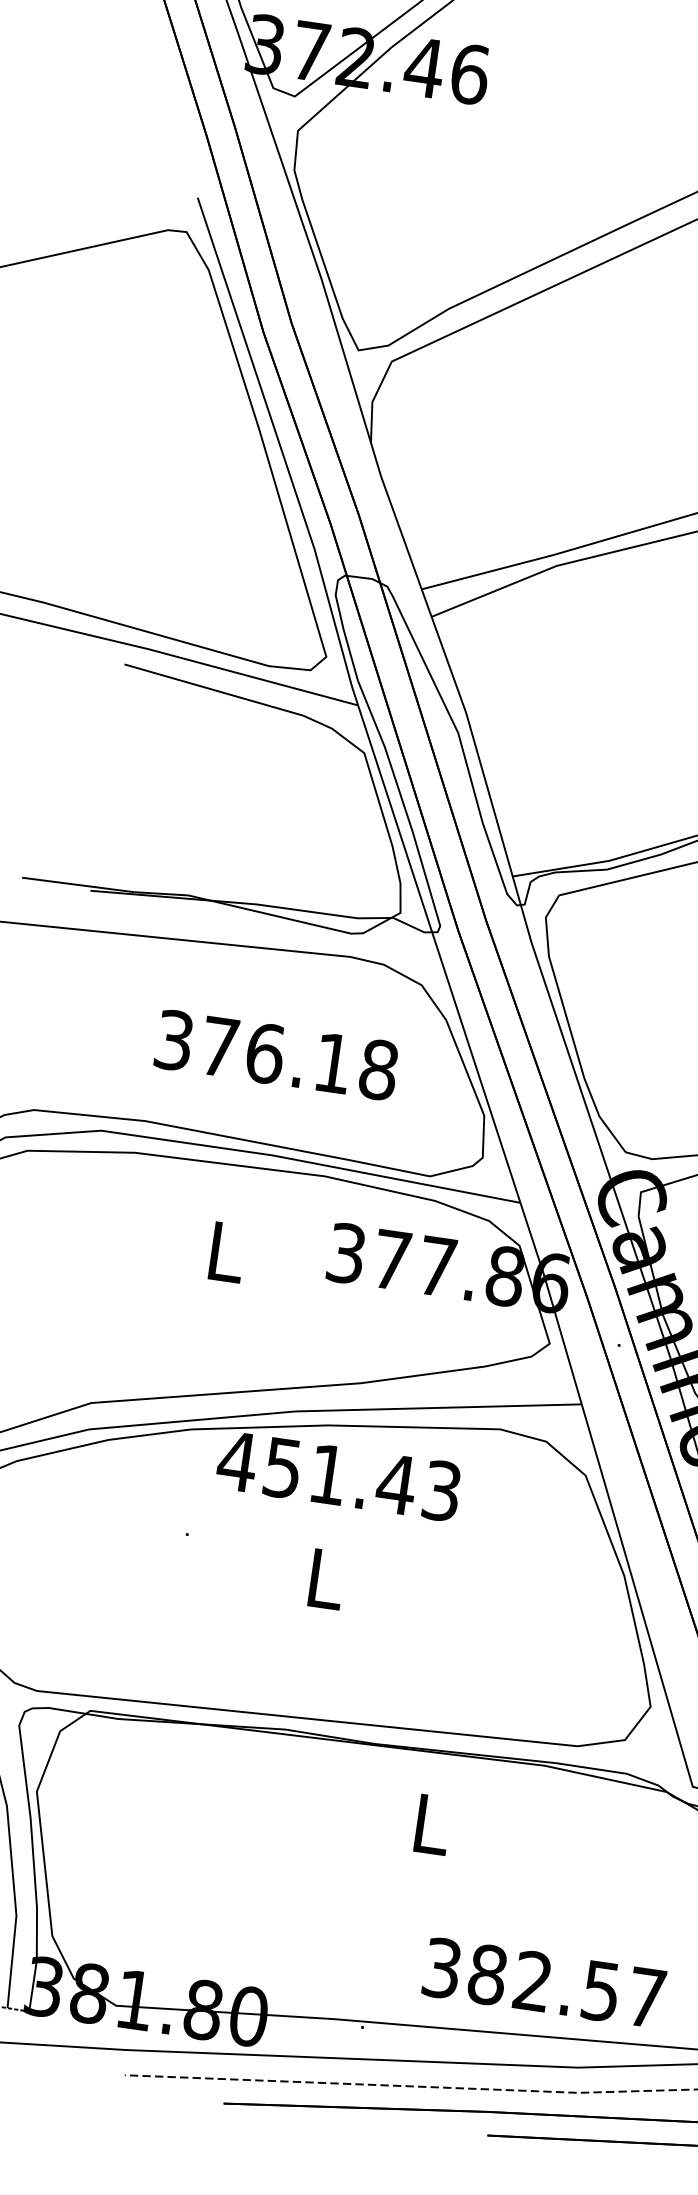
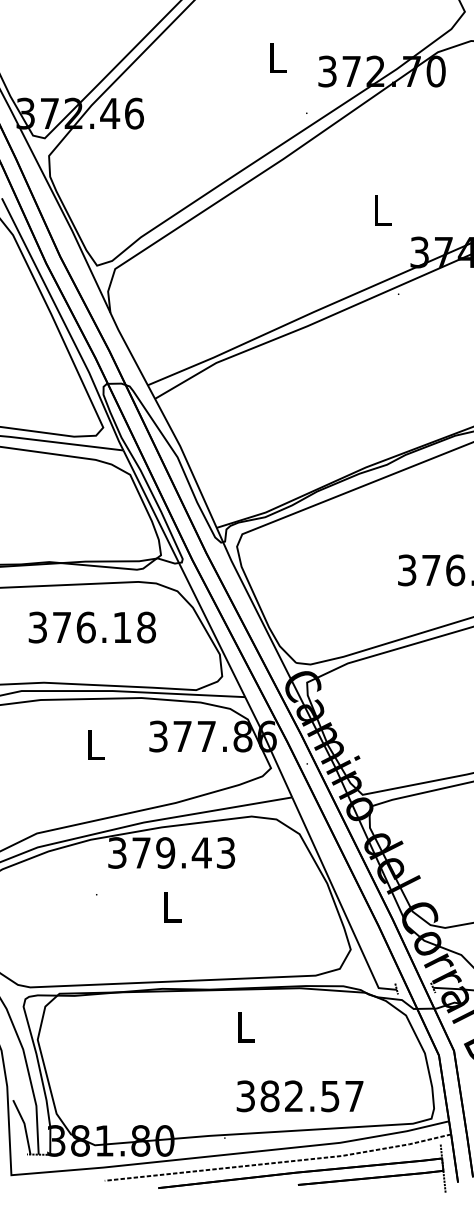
text: (275, 1054) -> (91, 627), moved
text: (283, 1467) -> (141, 852), 451.43 -> 379.43
text: (543, 1983) -> (299, 1096), moved

